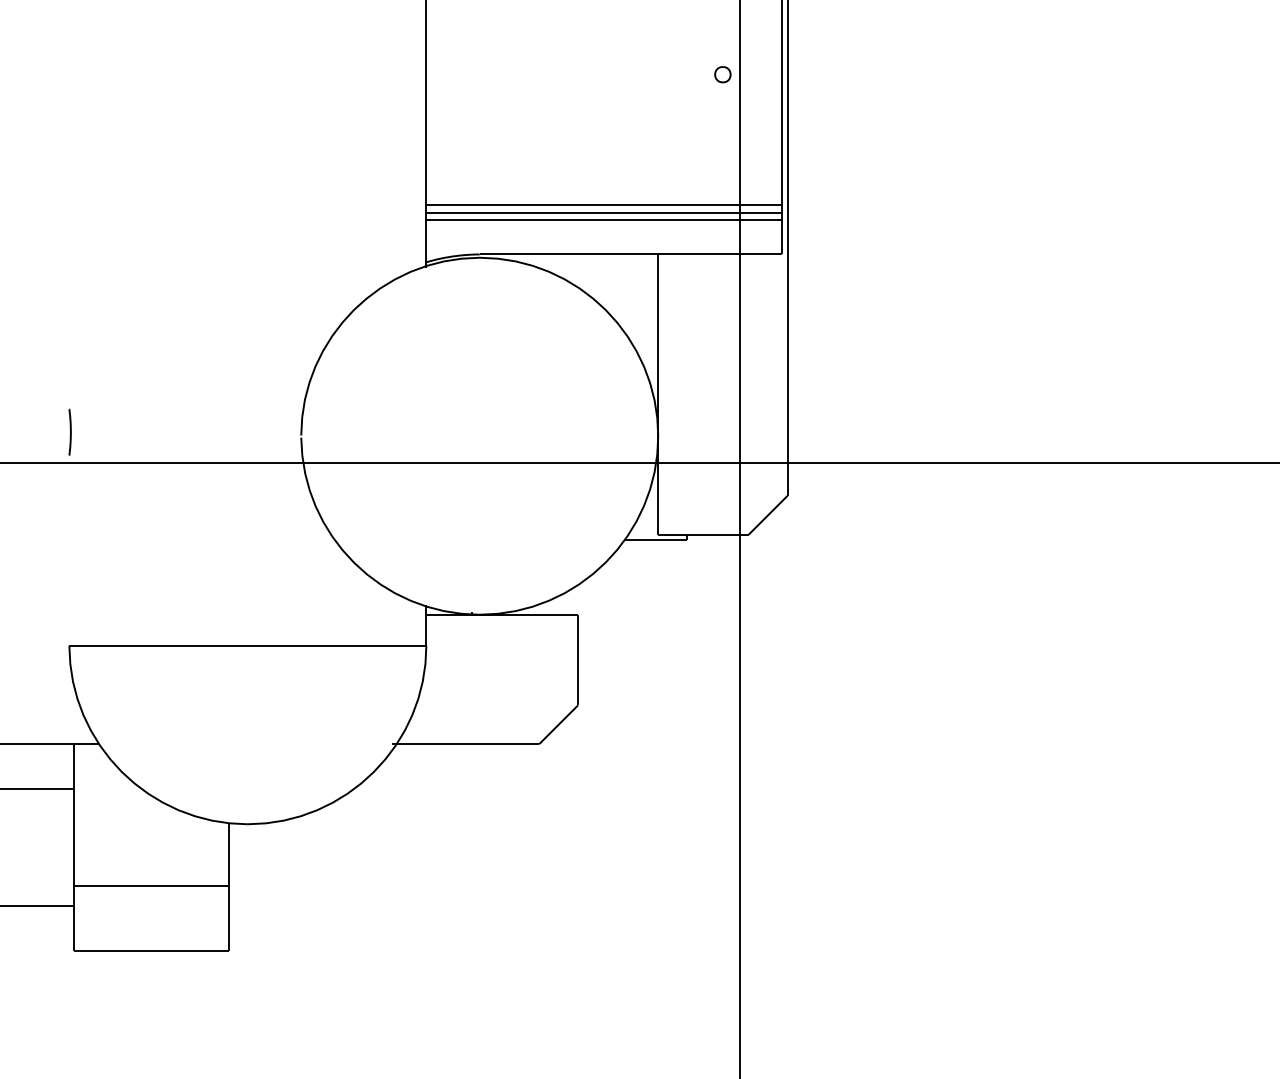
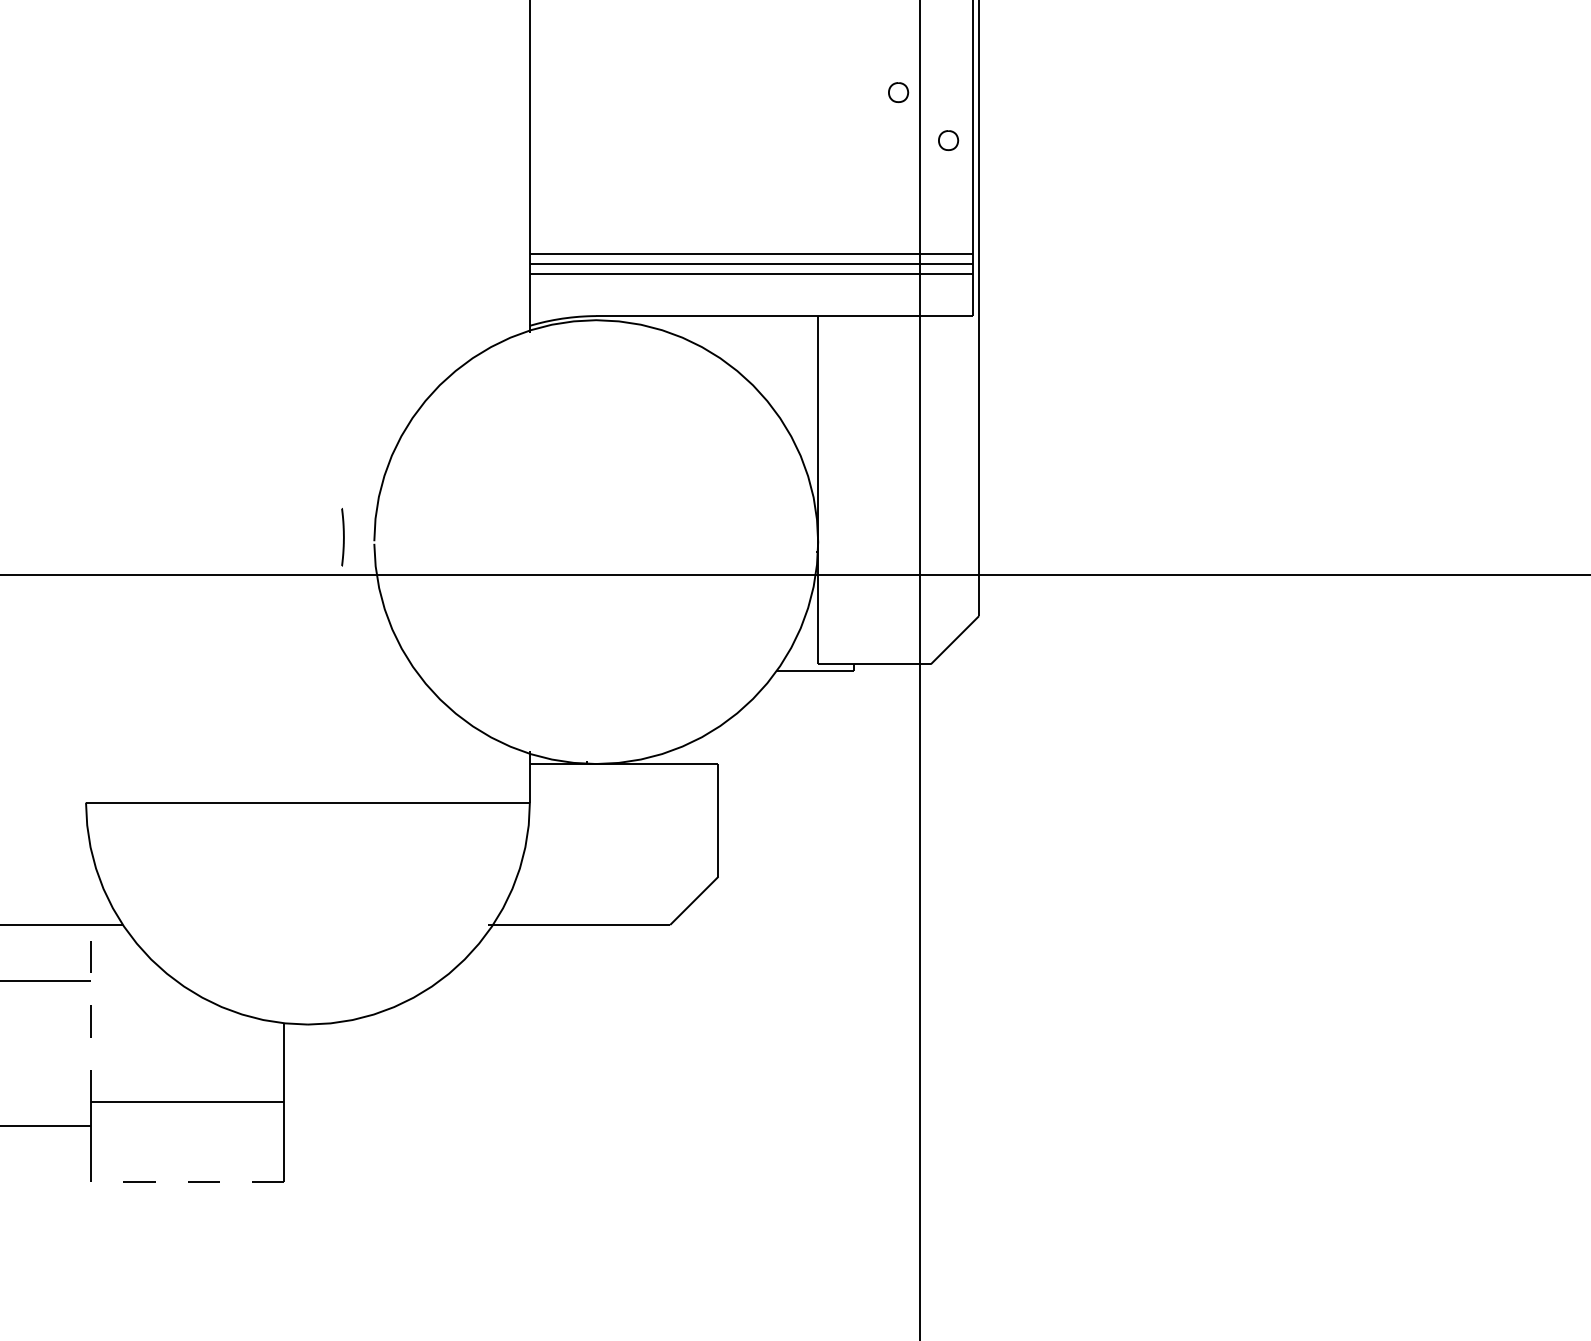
part: (763, 113) -> (948, 140), added
line: (70, 432) -> (343, 537), moved
line: (73, 814) -> (91, 1012), solid -> dashed
line: (150, 951) -> (187, 1182), solid -> dashed

